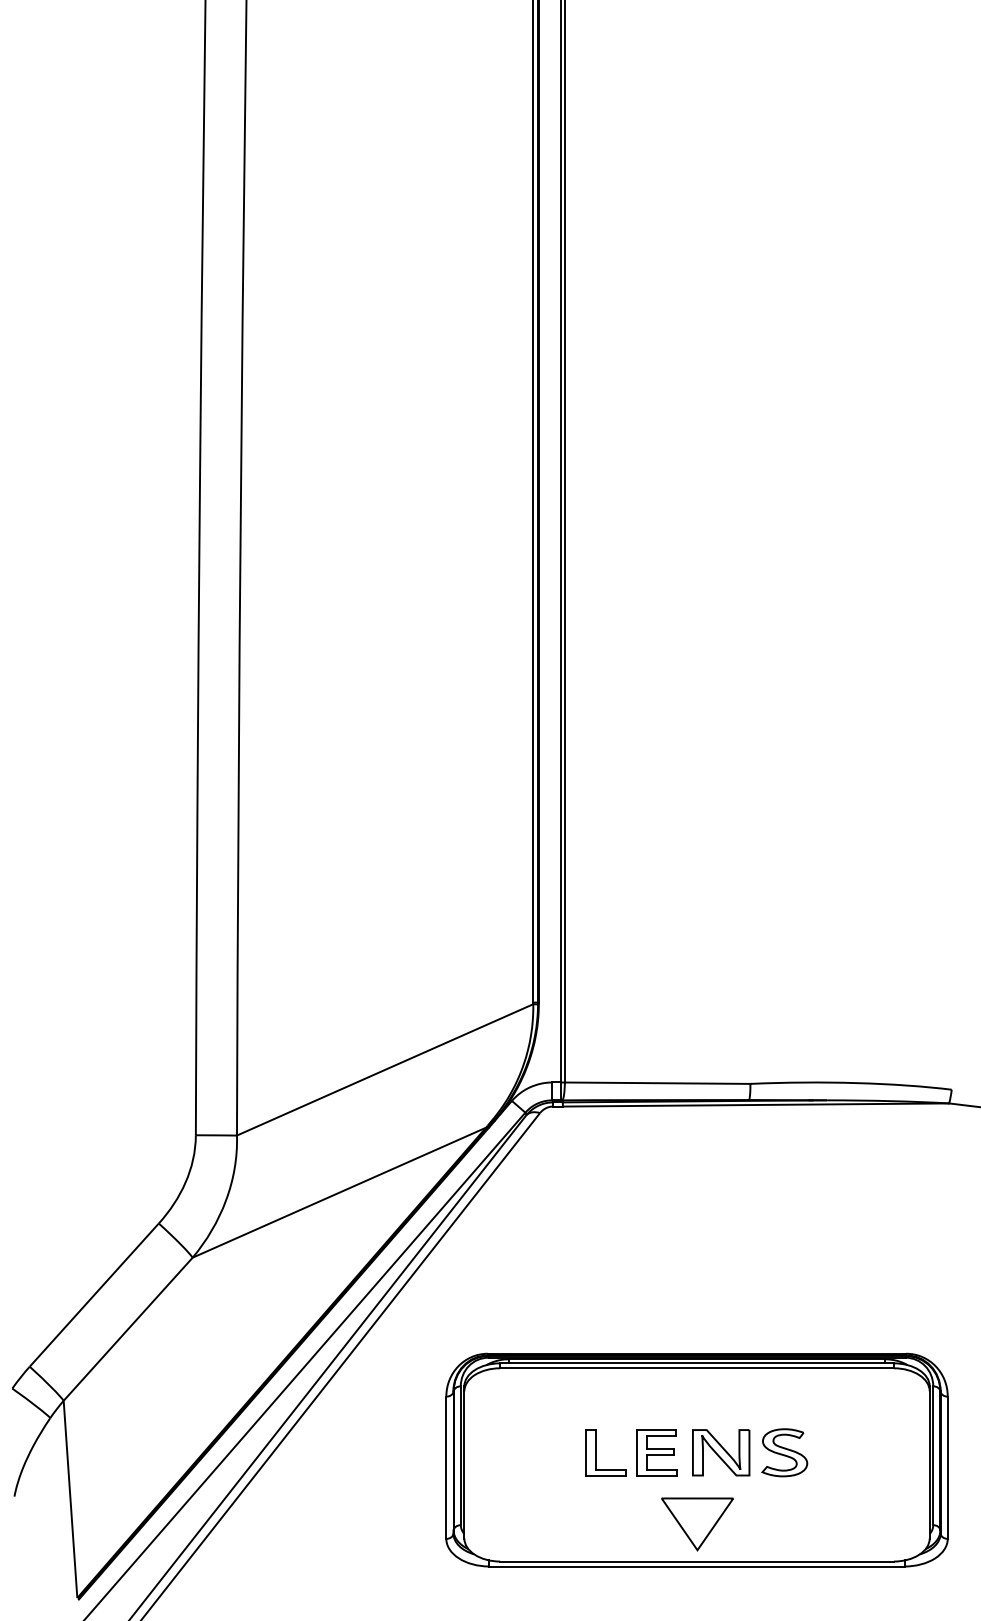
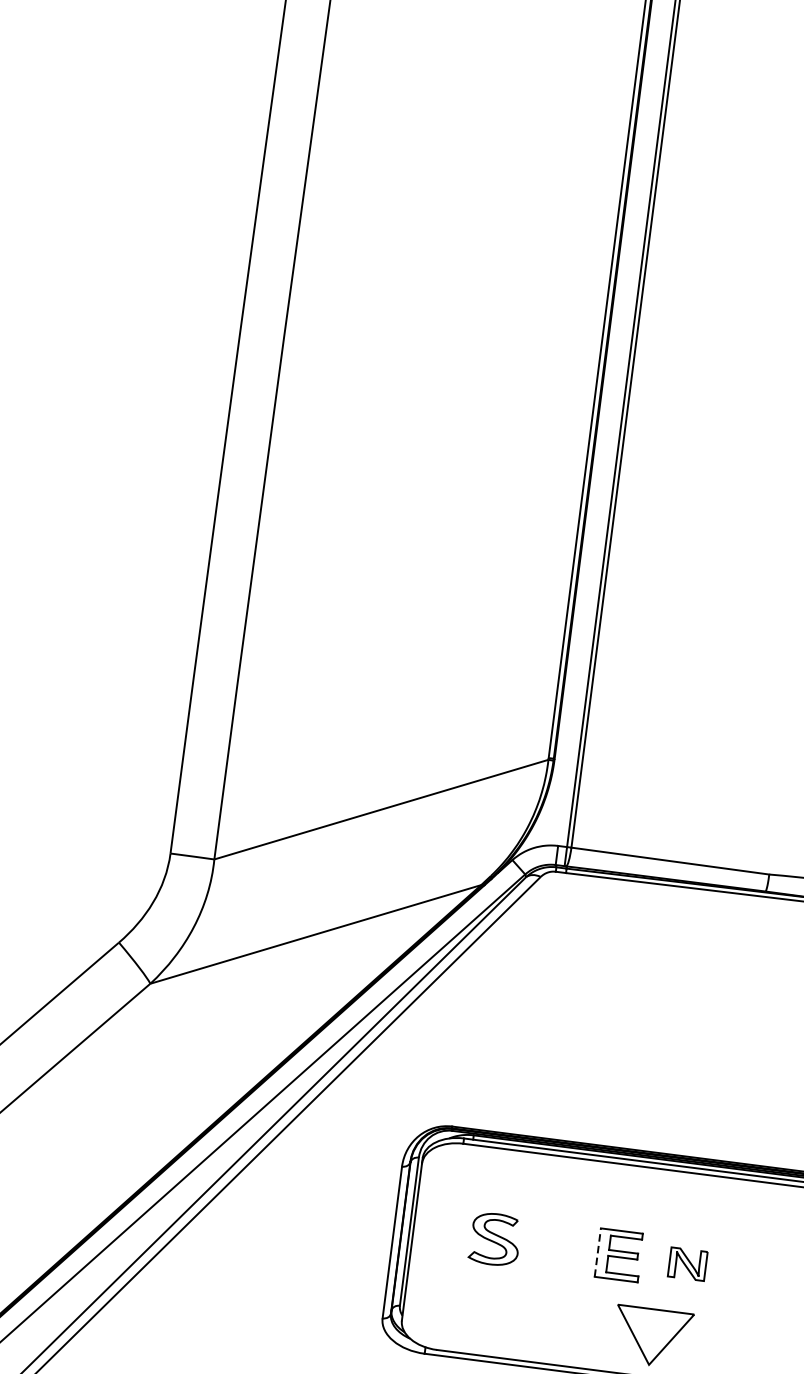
part: (596, 1452) -> (554, 1246), removed
line: (637, 1452) -> (598, 1252), solid -> dashed
part: (721, 1452) -> (688, 1263), size x0.6
part: (784, 1452) -> (494, 1239), moved

